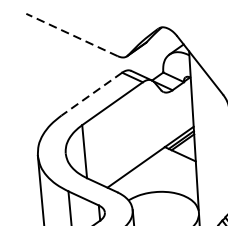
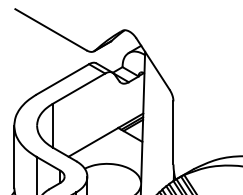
line: (71, 34) -> (50, 29), dashed -> solid
line: (91, 94) -> (62, 79), dashed -> solid

